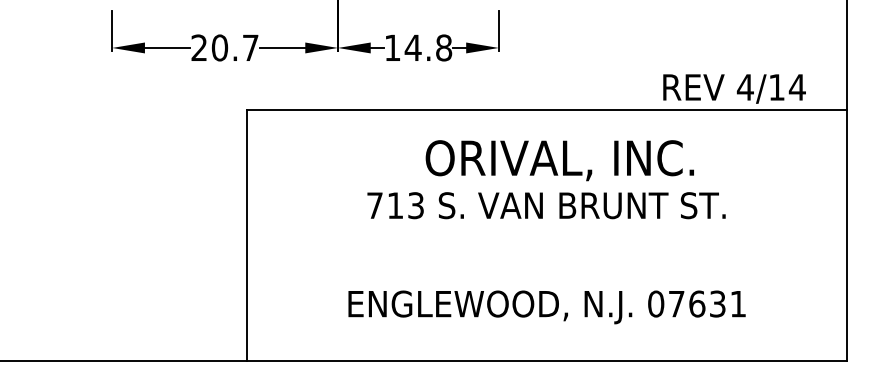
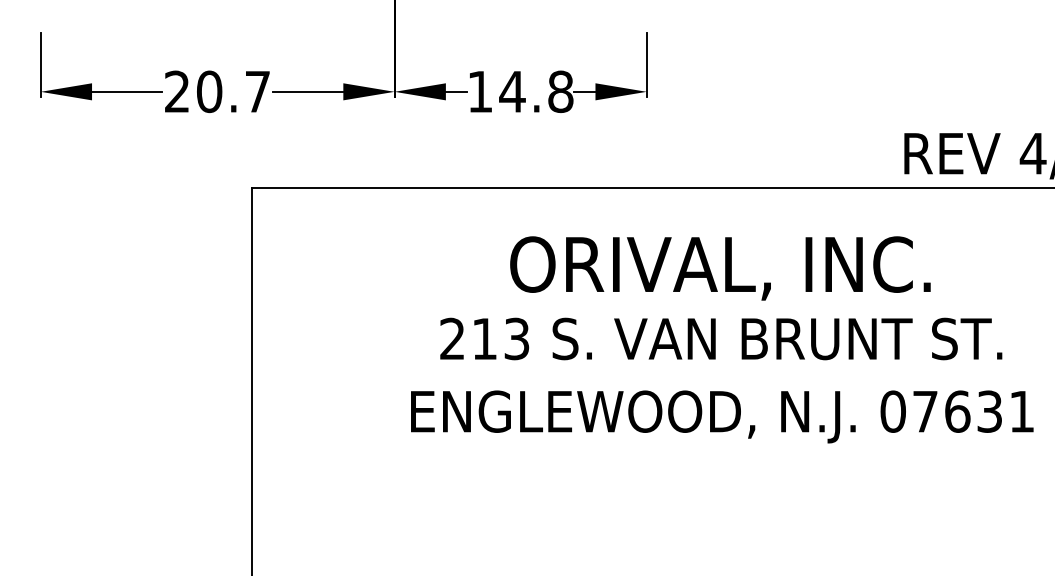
text: (559, 160) -> (719, 268), moved
text: (374, 205) -> (451, 338), 713 -> 213
text: (546, 307) -> (721, 417), moved

